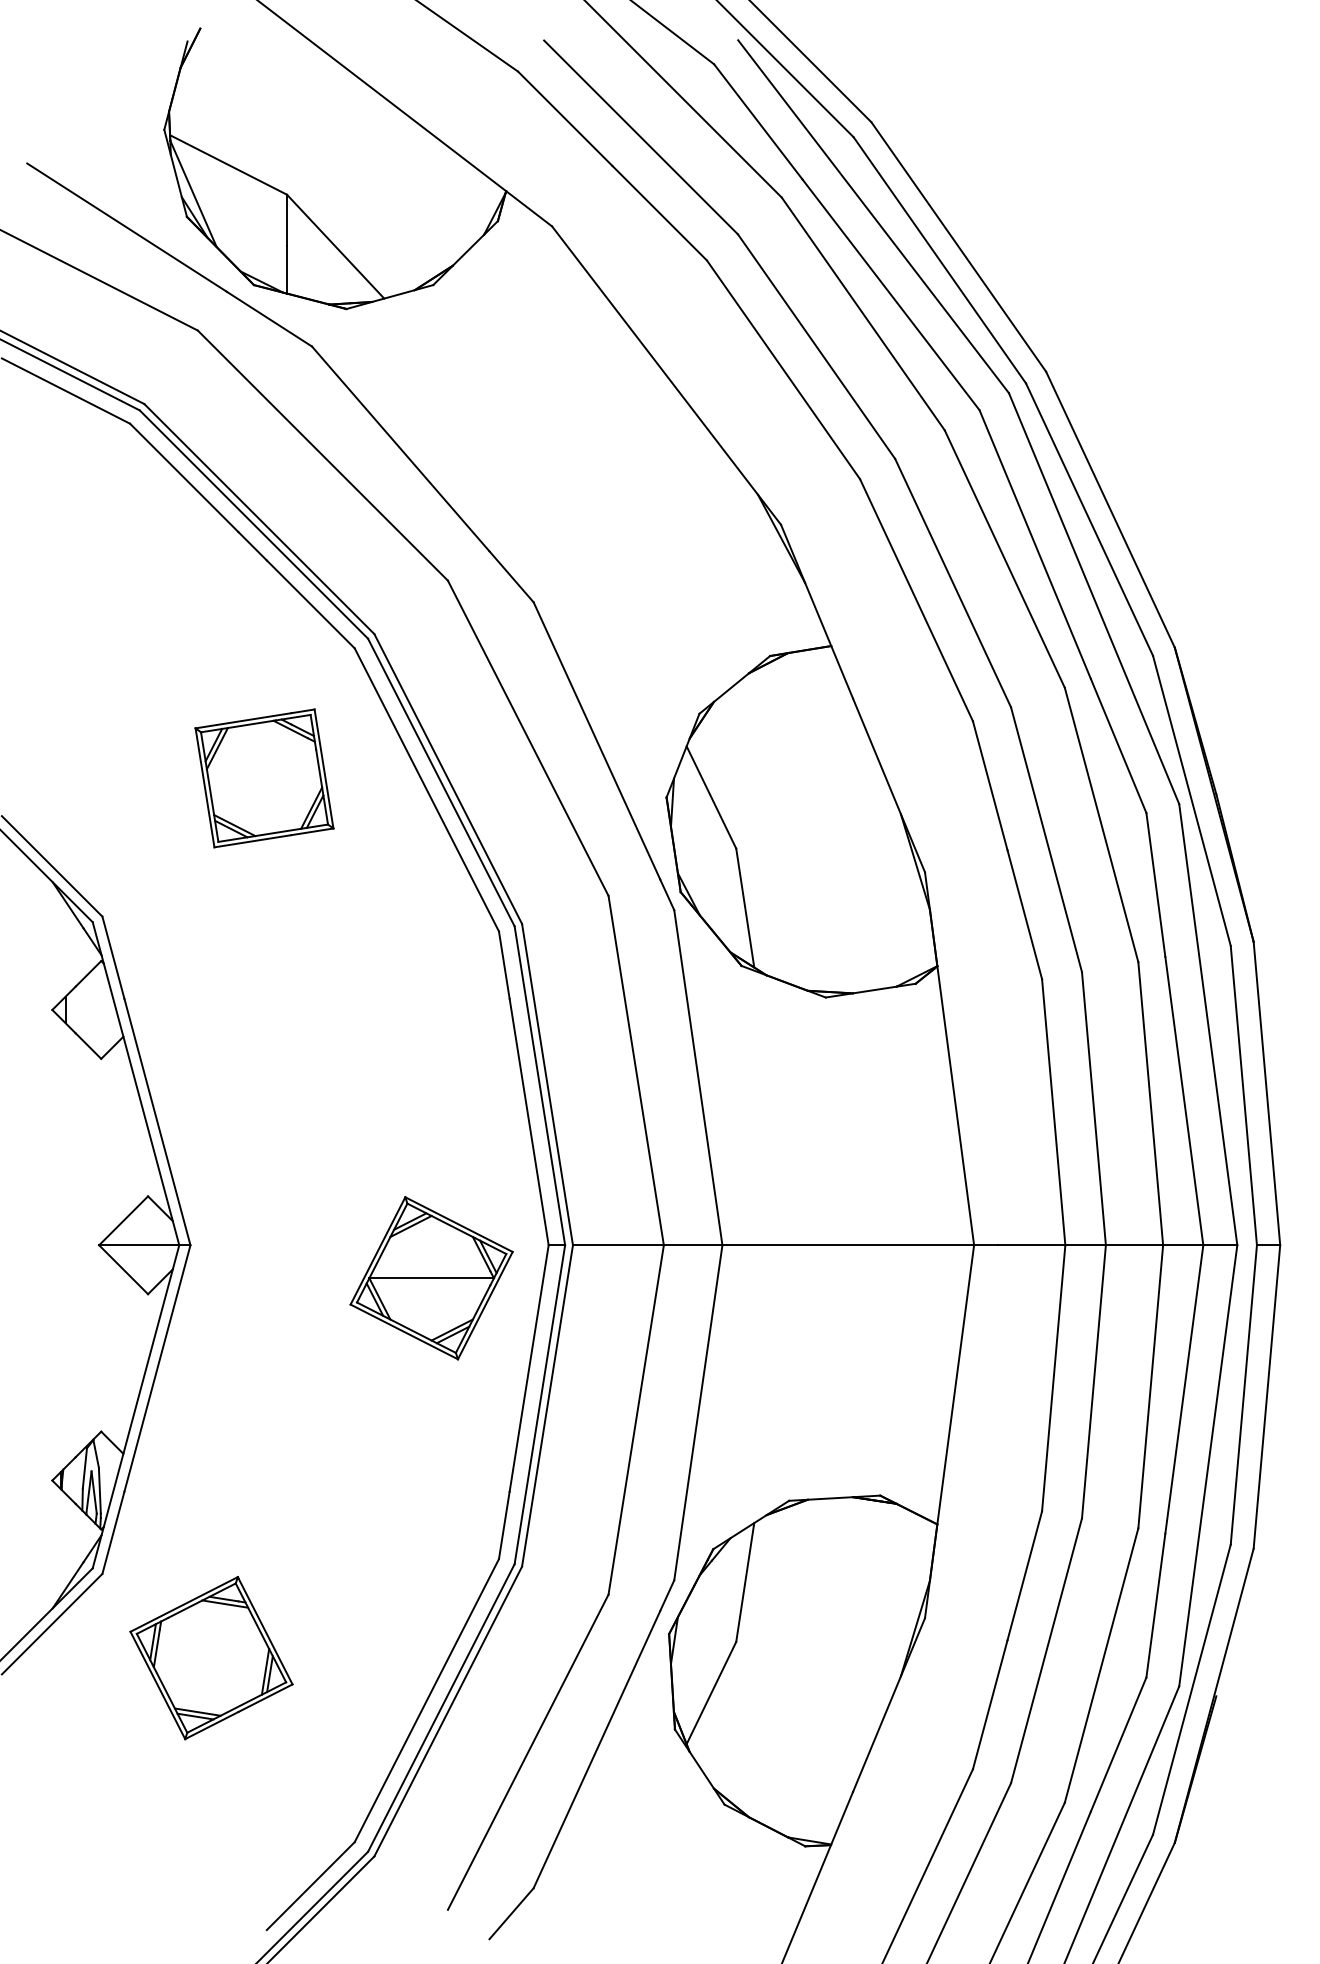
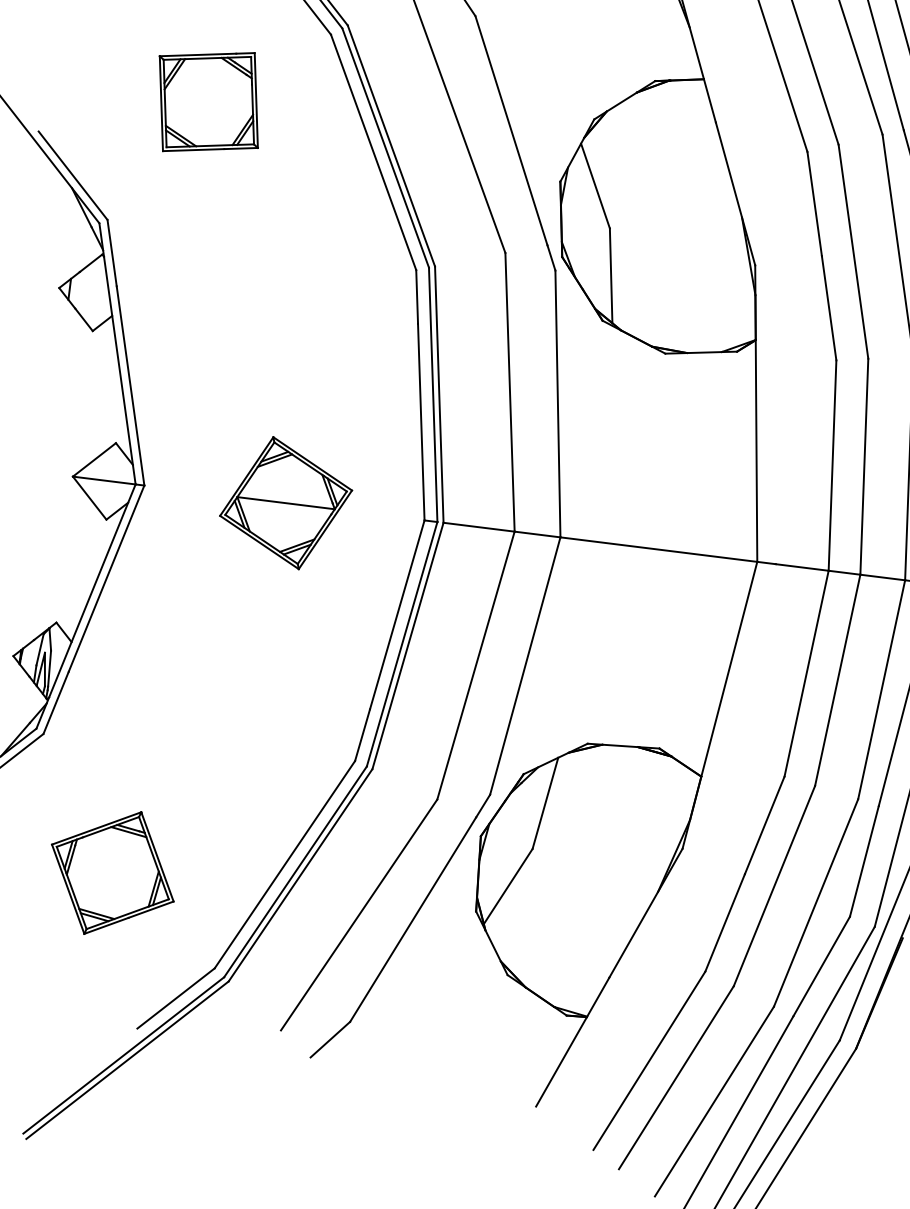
part: (264, 778) -> (208, 102), moved
part: (431, 1278) -> (285, 503), moved
part: (211, 1658) -> (112, 873), moved

